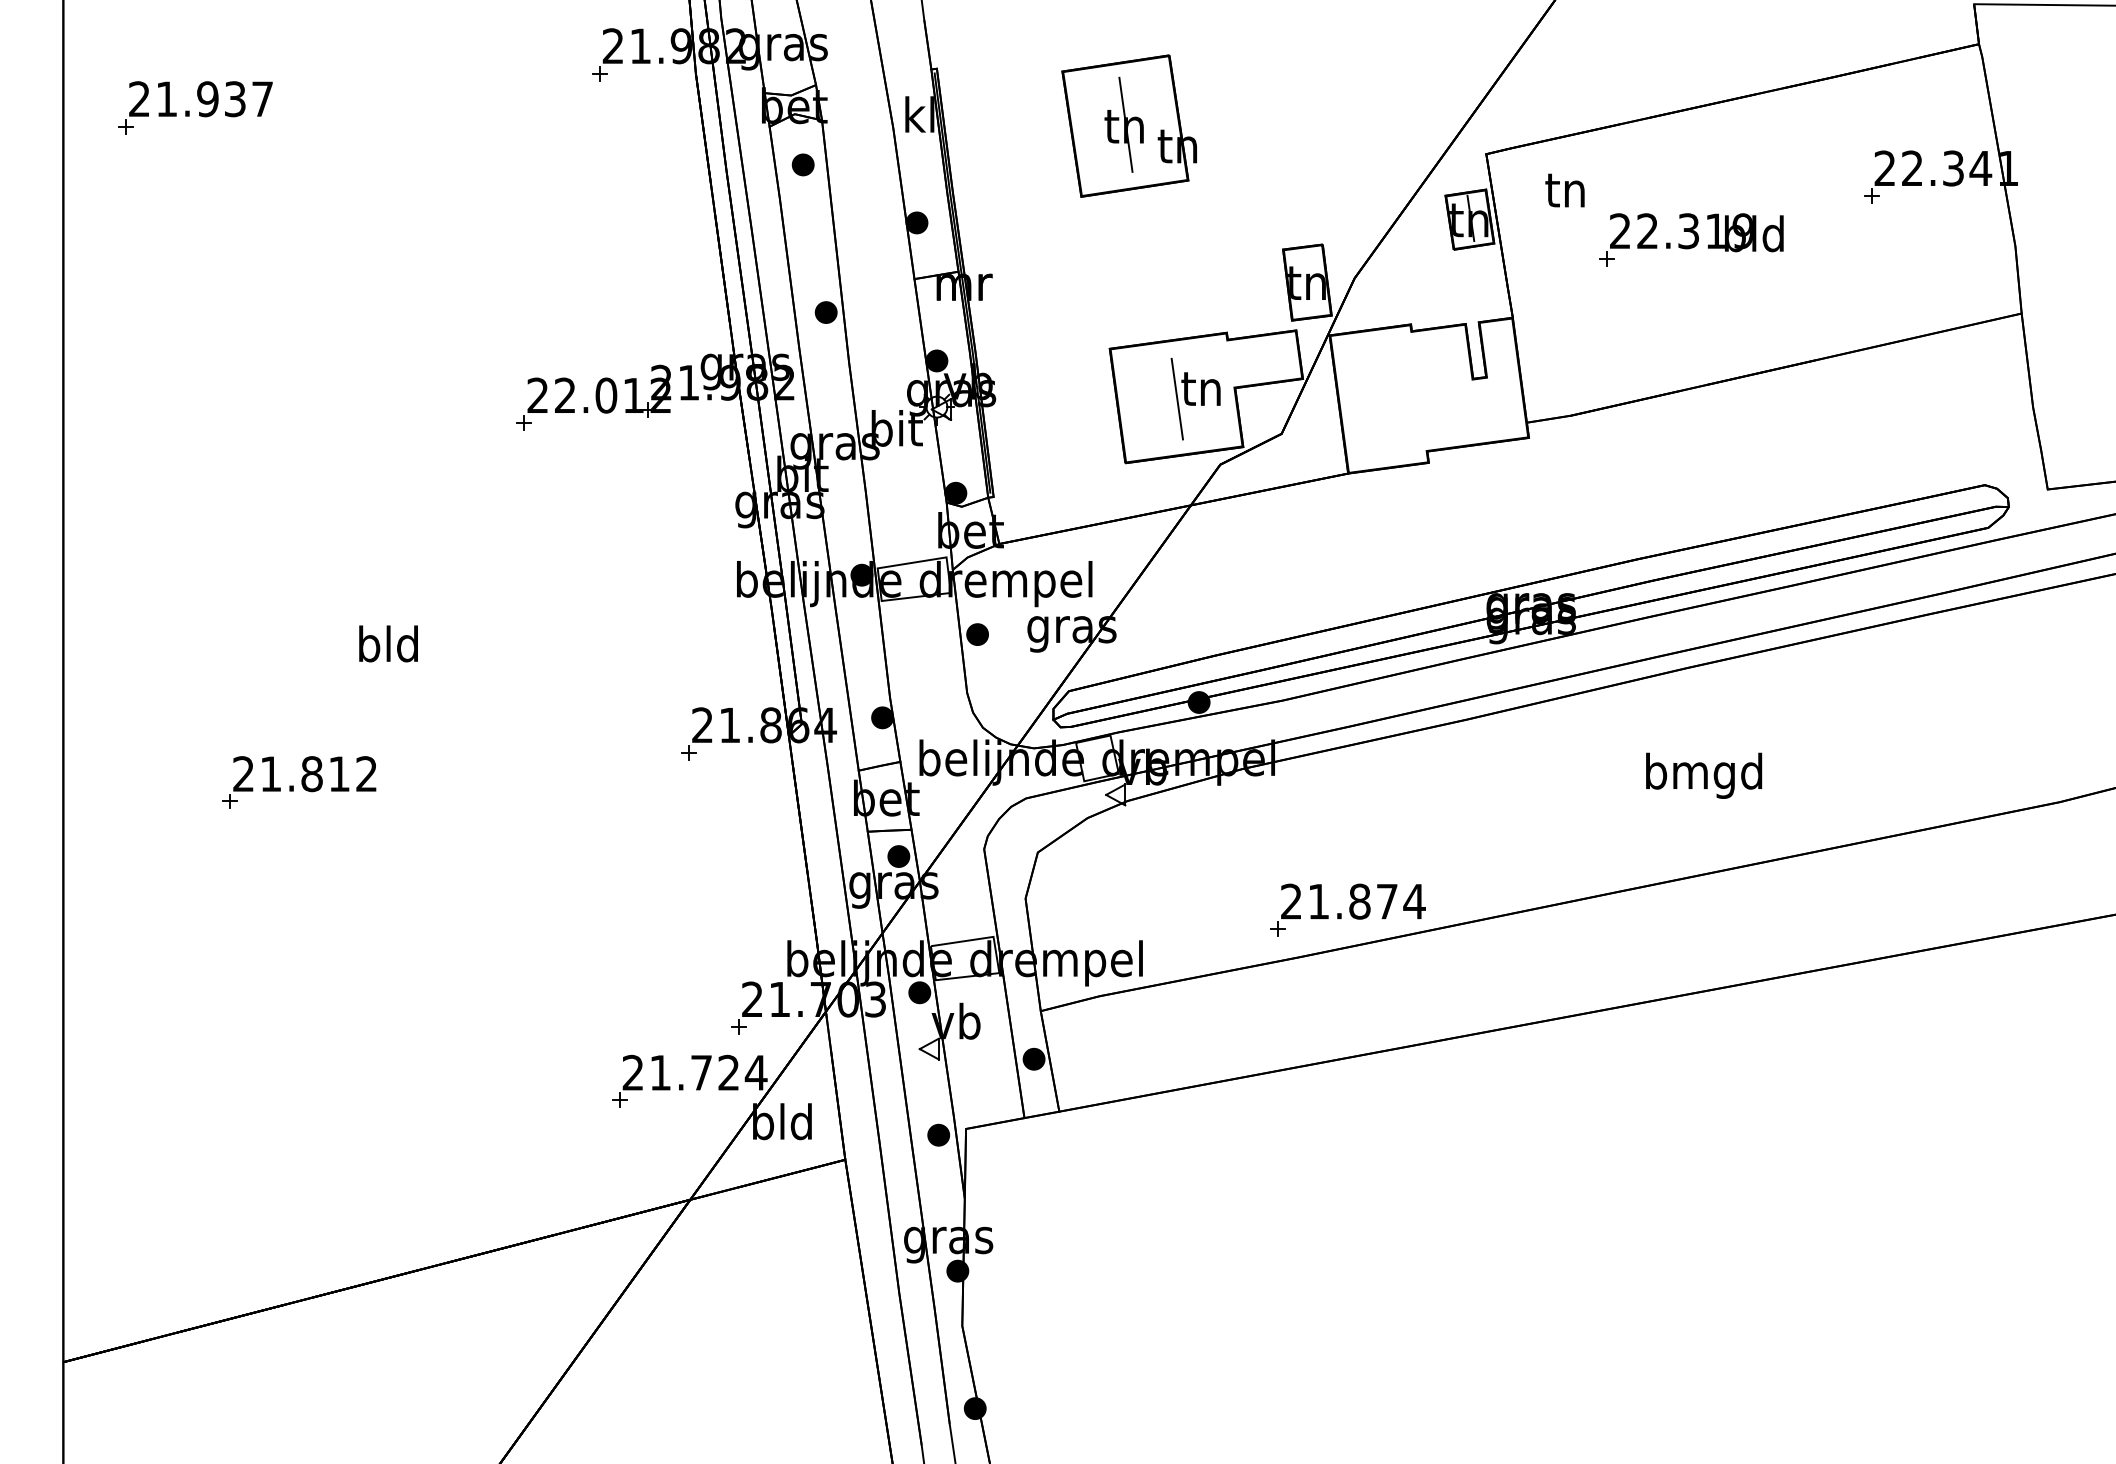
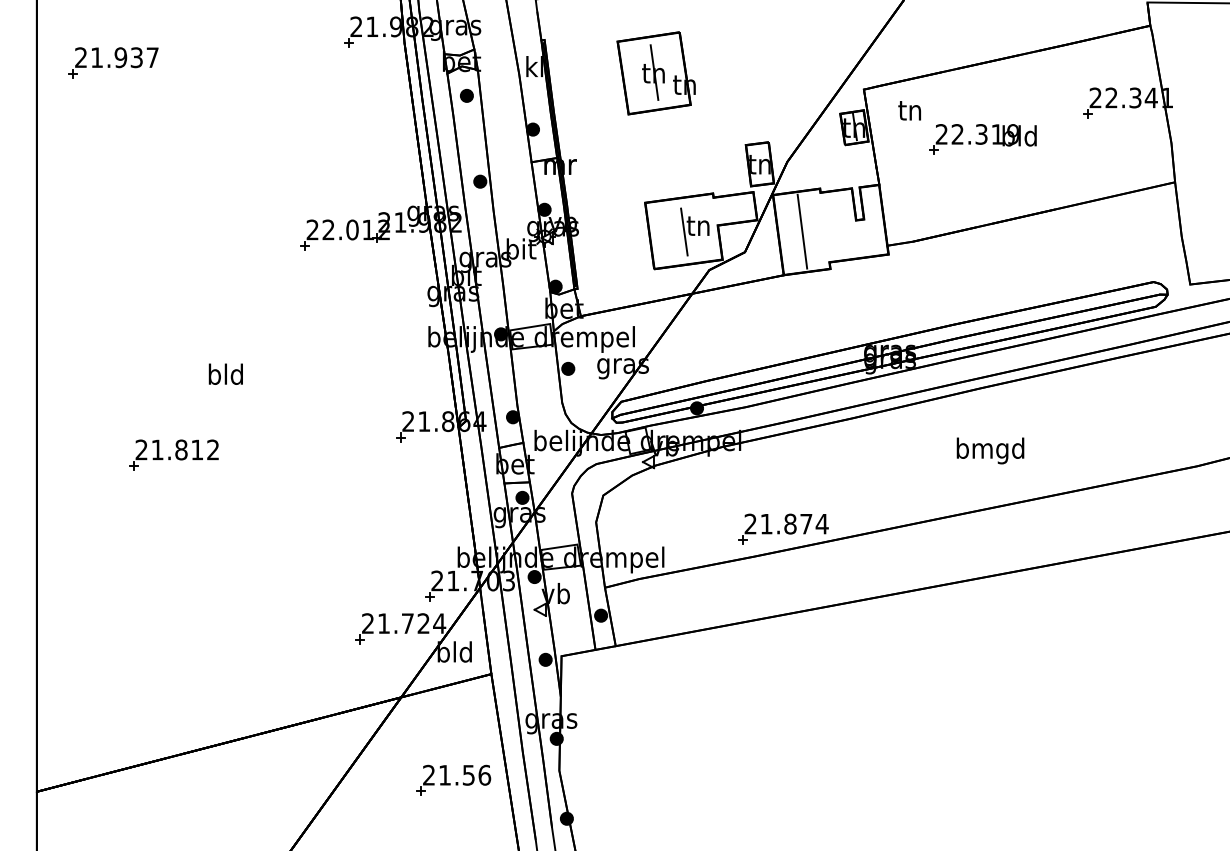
line: (1380, 398) -> (802, 231), added
part: (780, 1341) -> (453, 779), added

